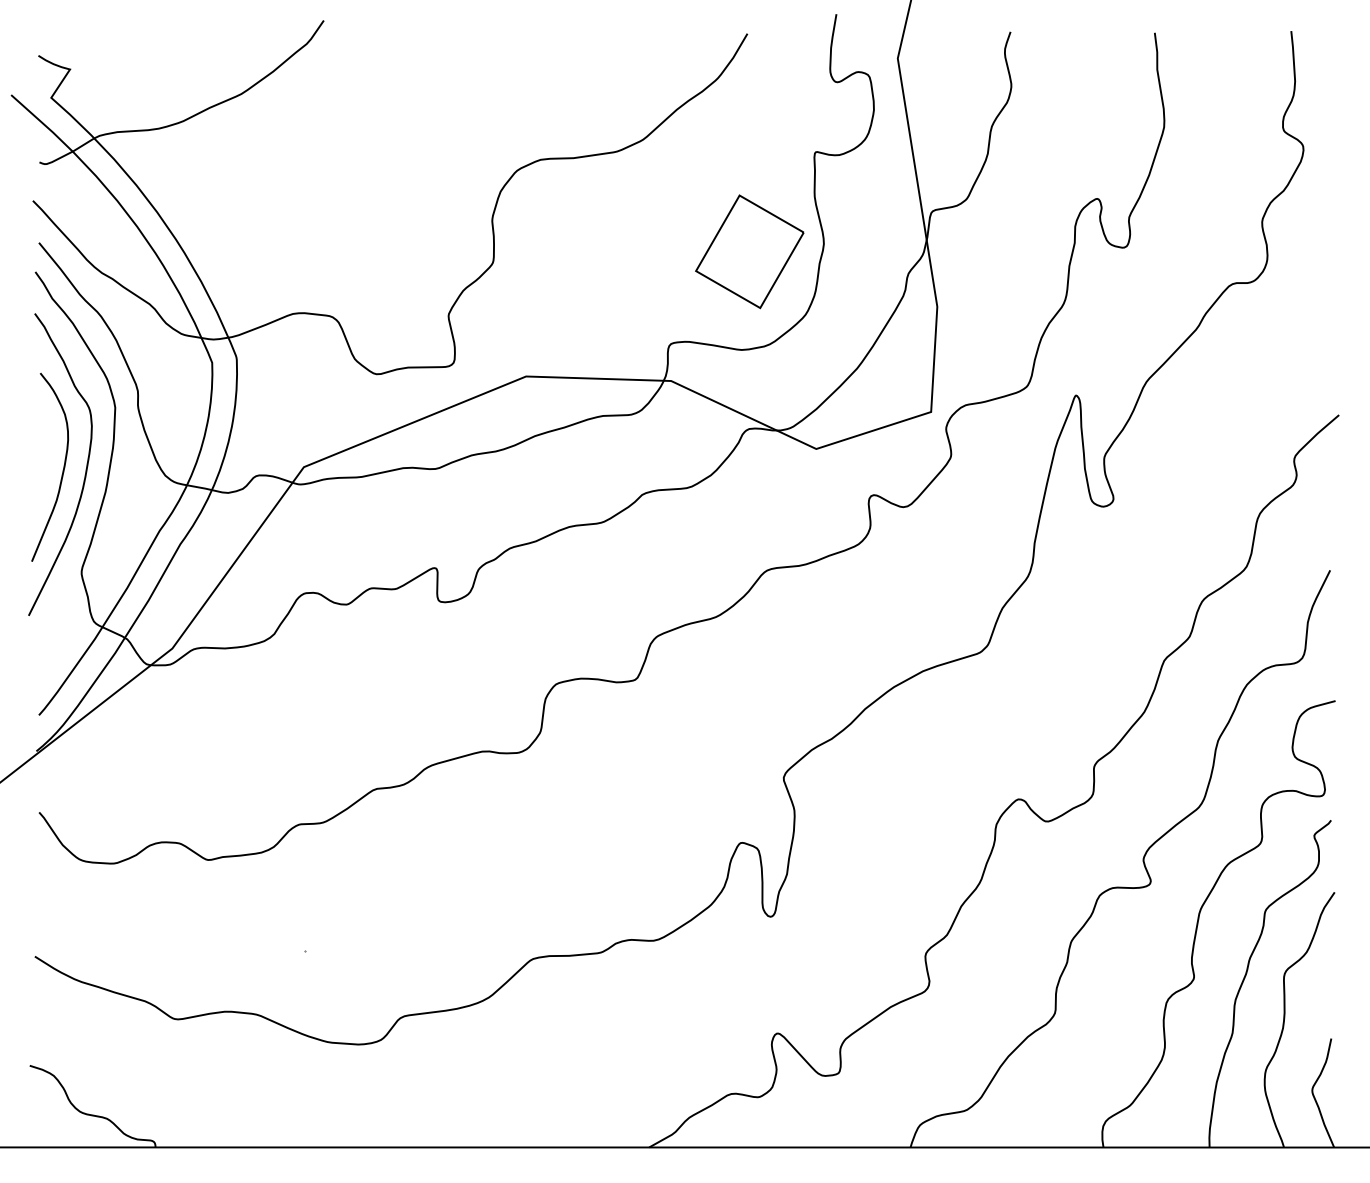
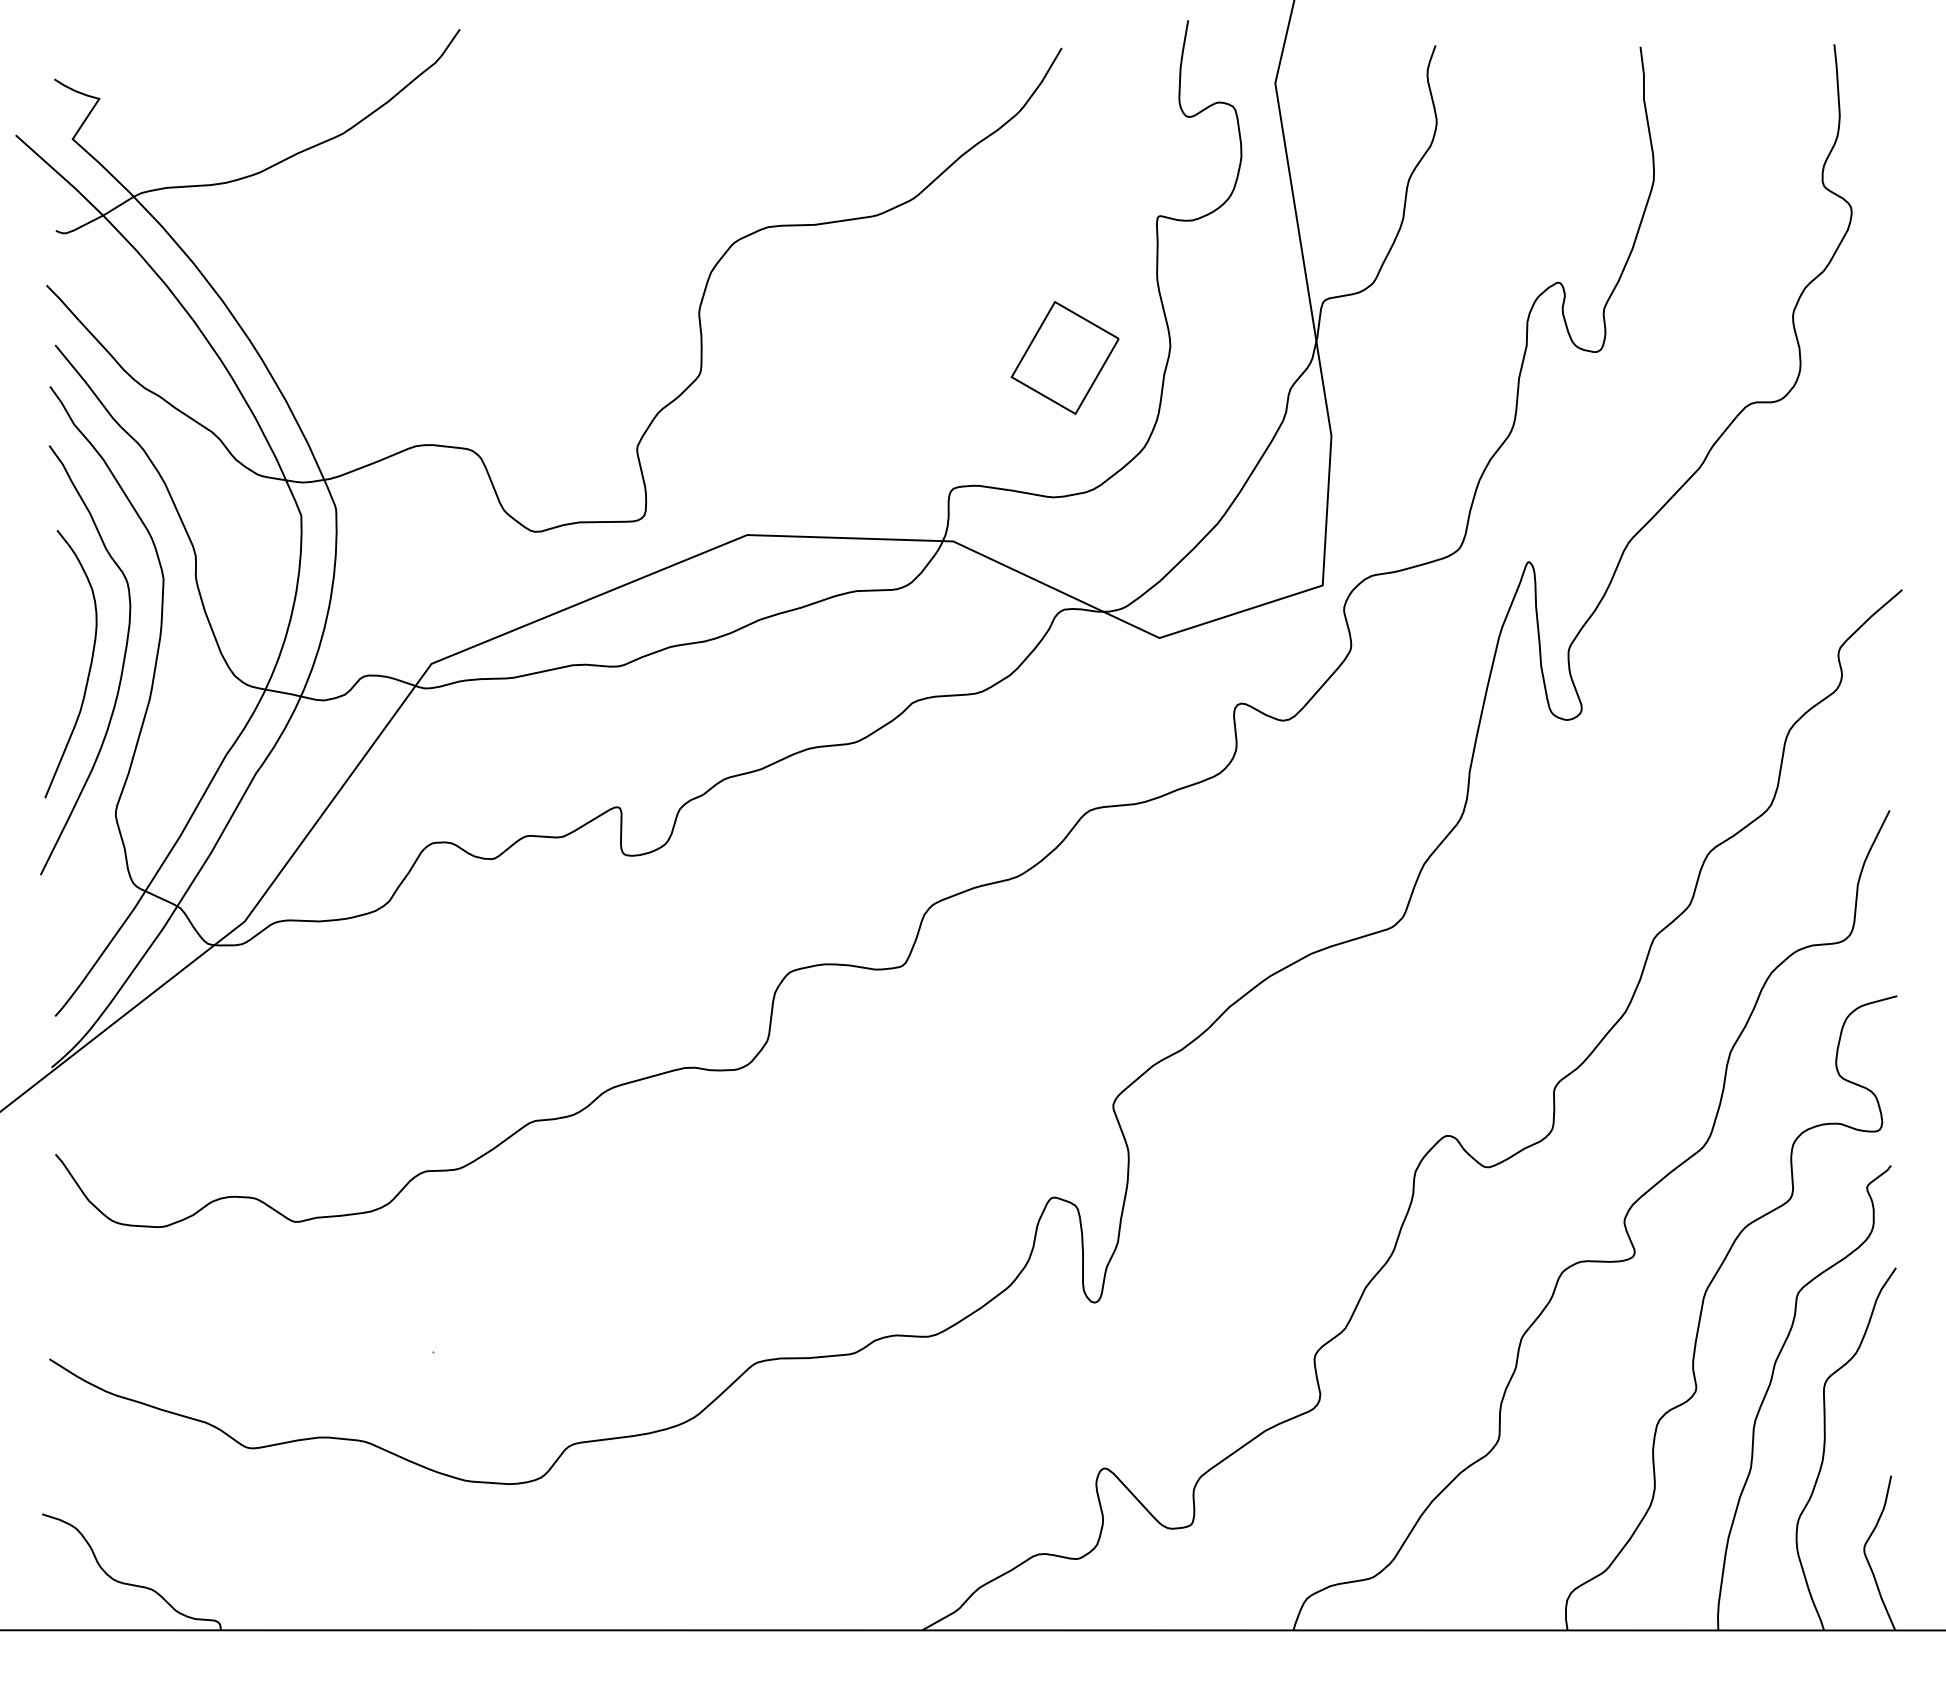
part: (749, 251) -> (1064, 357), size x0.7

